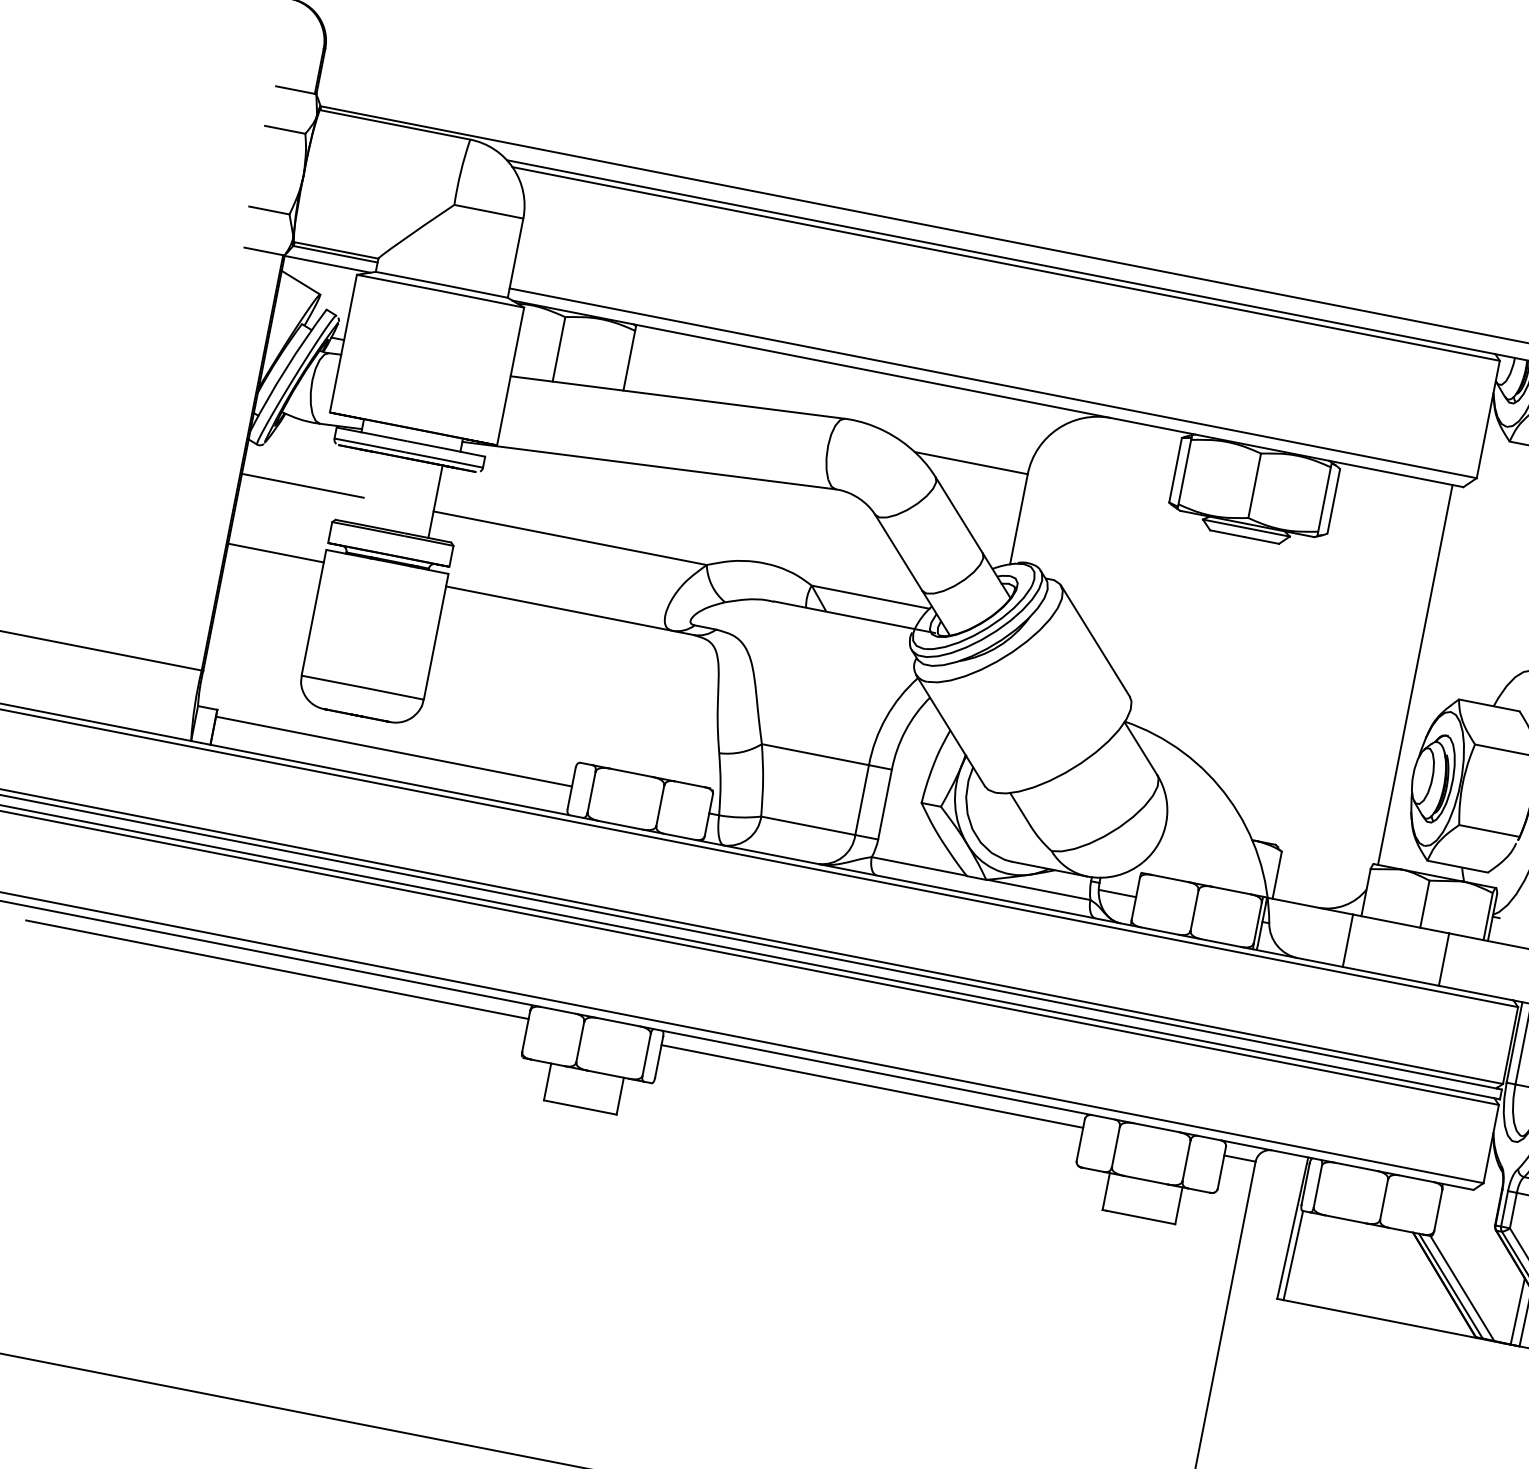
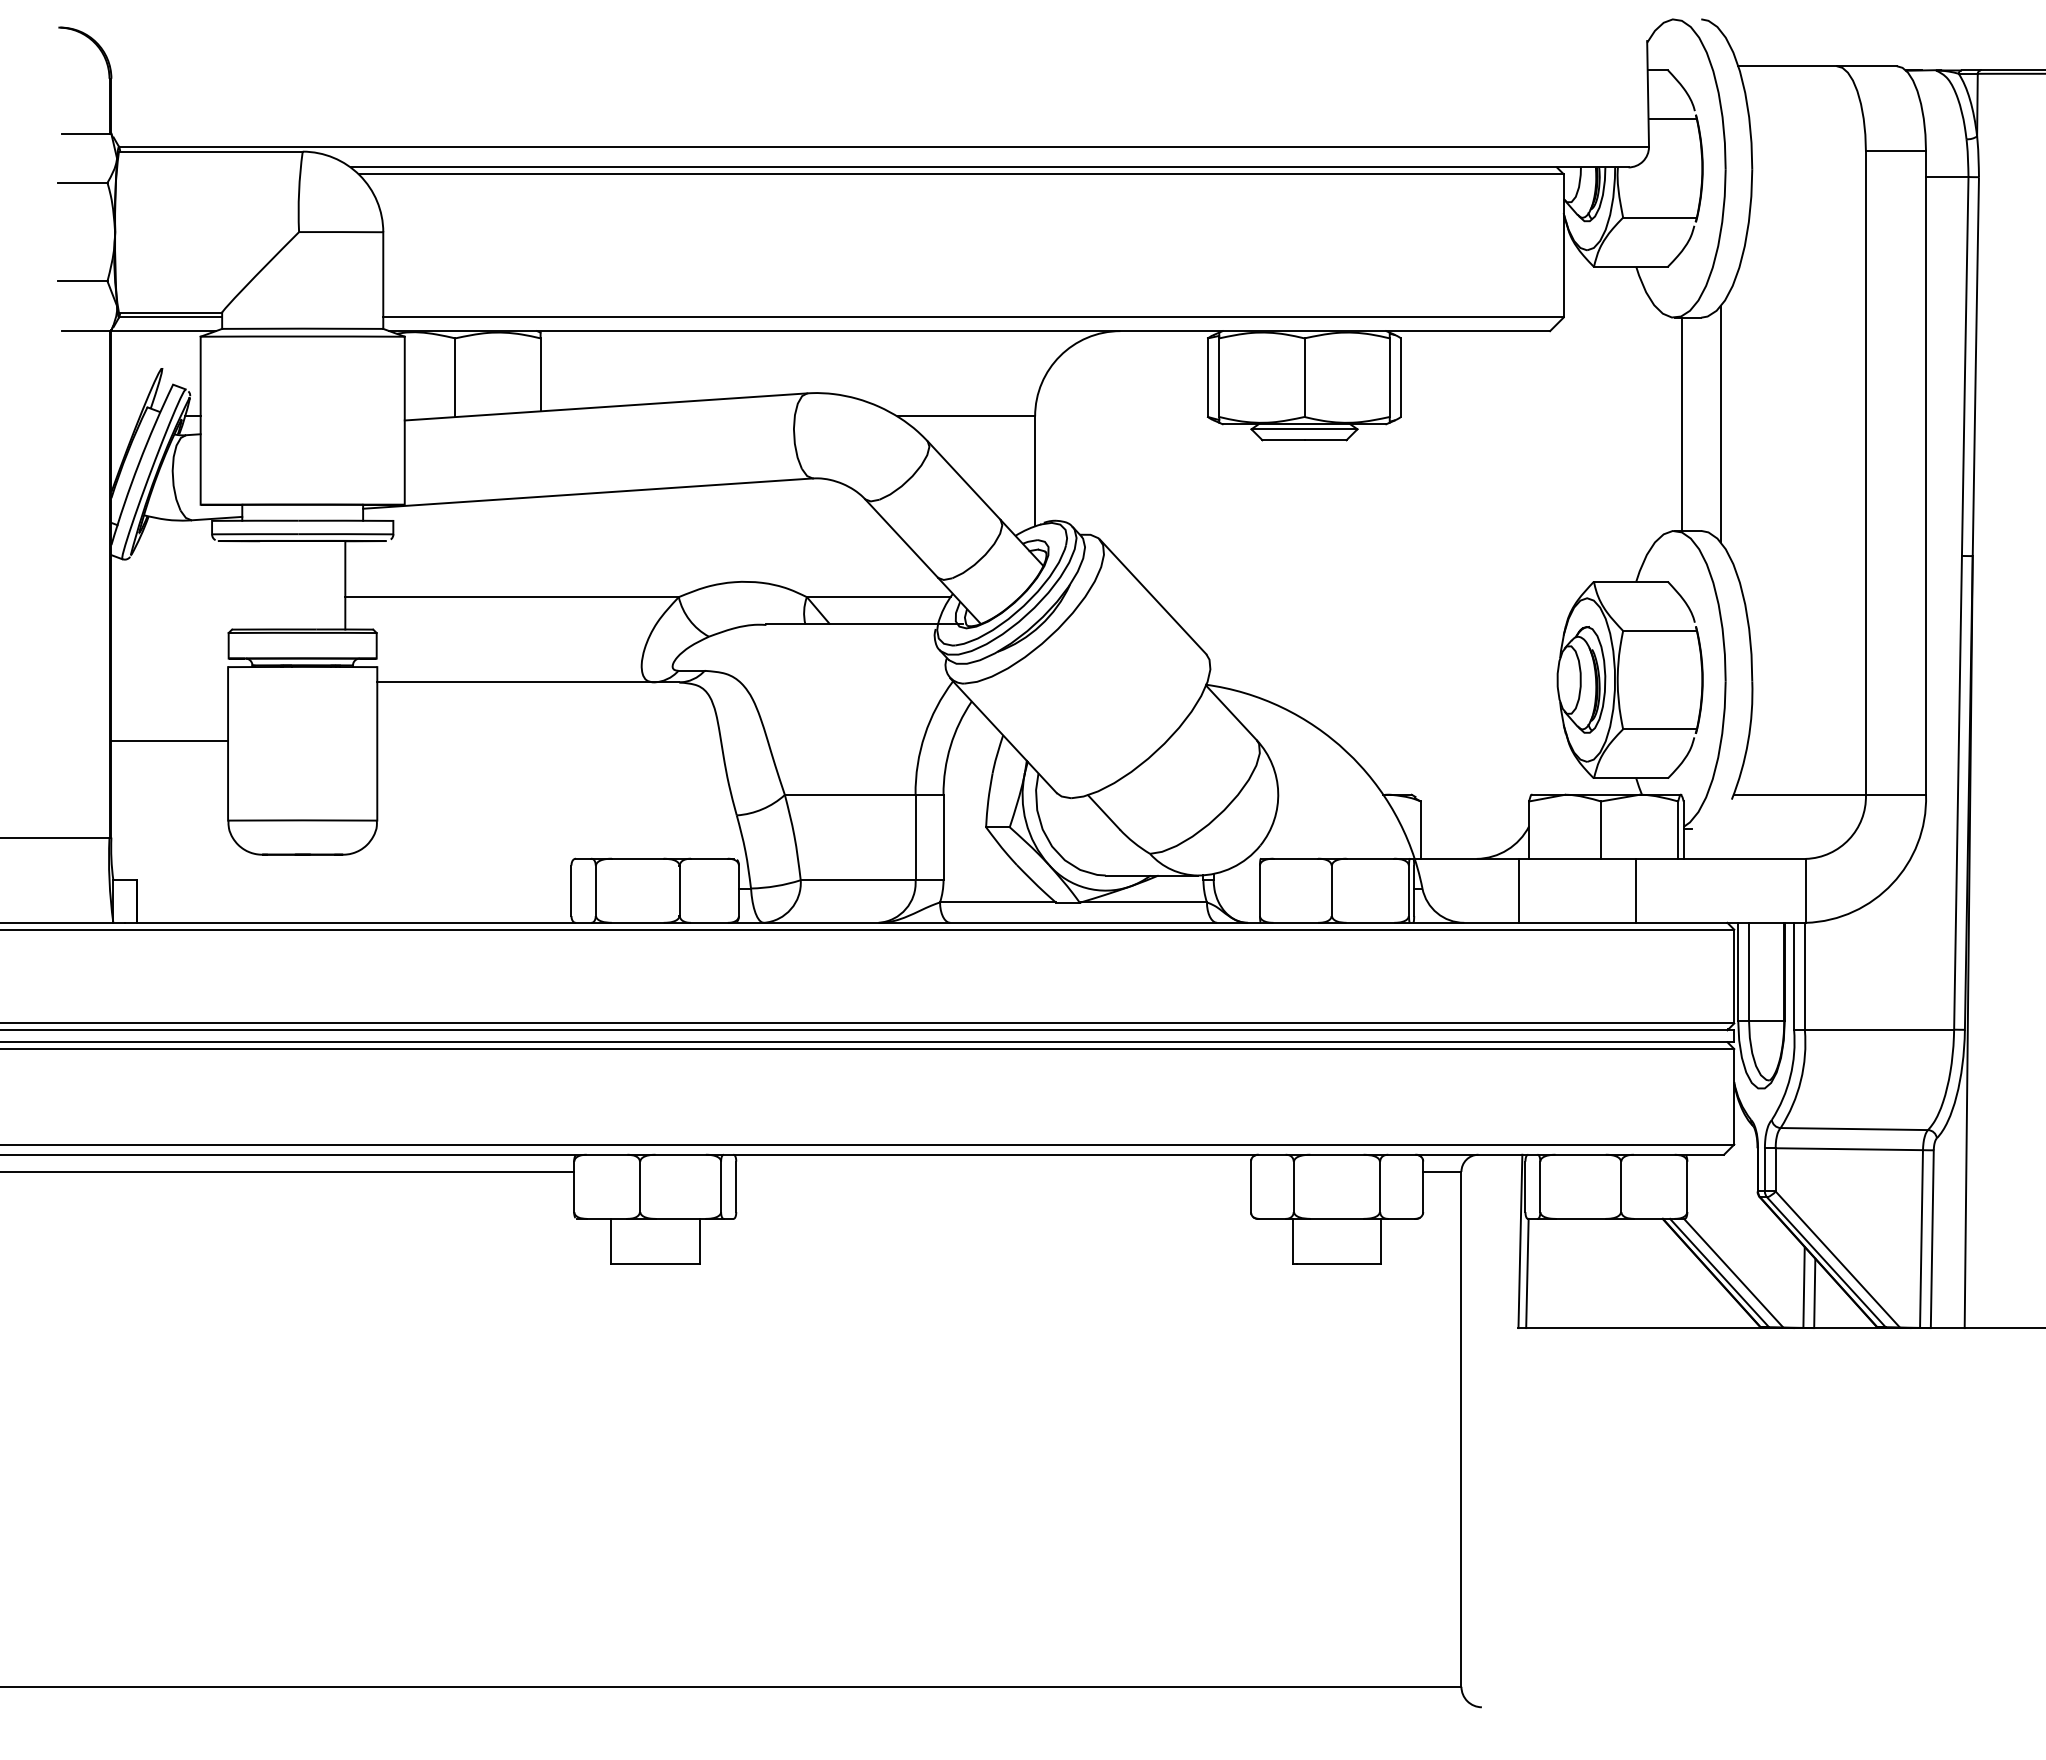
line: (300, 282) -> (136, 358), removed
line: (302, 486) -> (185, 597), removed
line: (275, 553) -> (169, 741), moved
line: (1415, 674) -> (1536, 562), removed
line: (393, 751) -> (353, 888), removed
line: (1117, 893) -> (1237, 888), removed
line: (872, 1086) -> (993, 1171), removed

